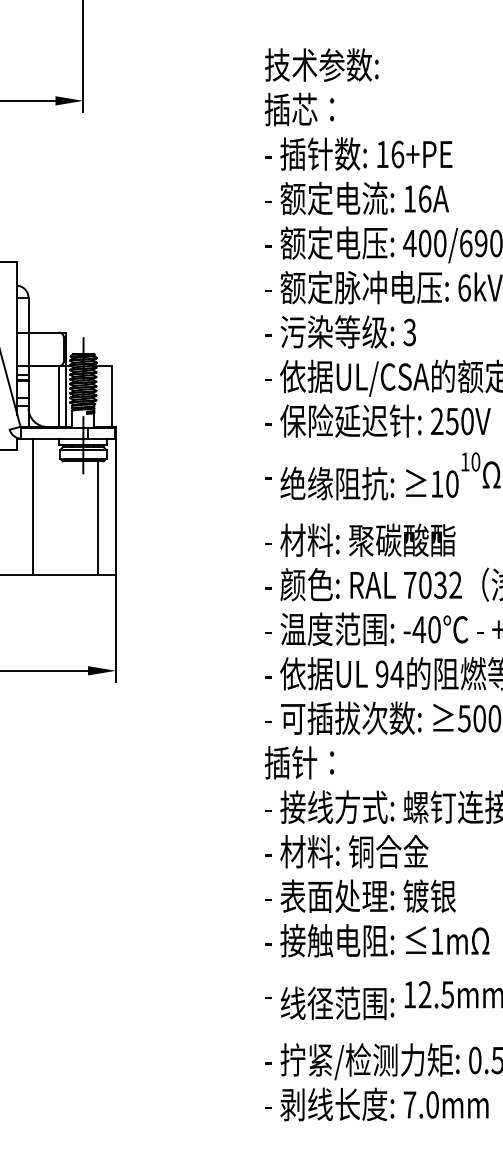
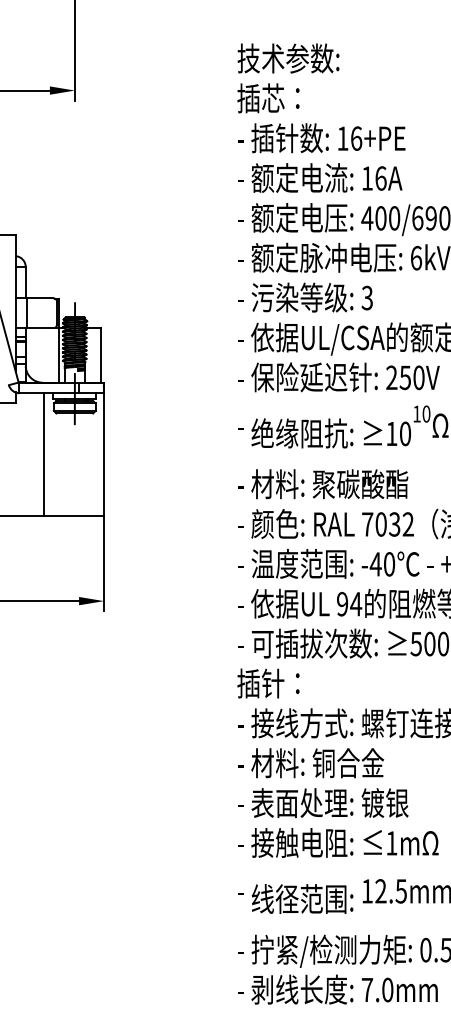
line: (58, 396) -> (52, 355), removed
line: (33, 506) -> (44, 453), moved
line: (97, 518) -> (87, 464), removed

